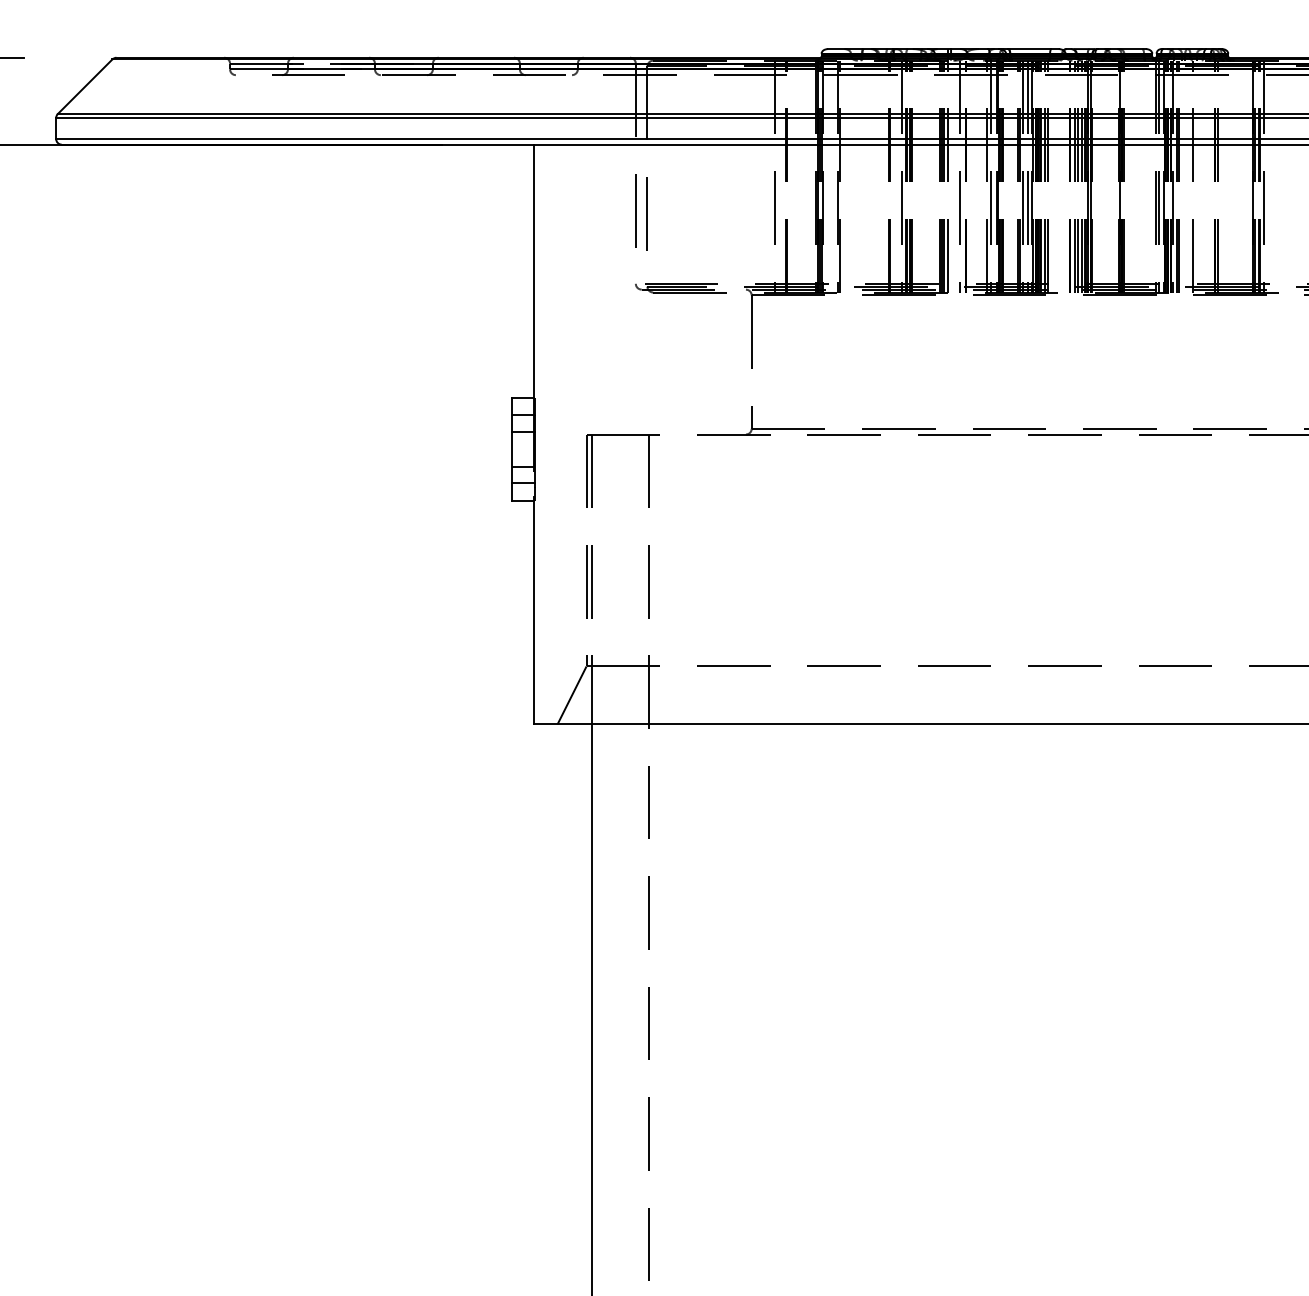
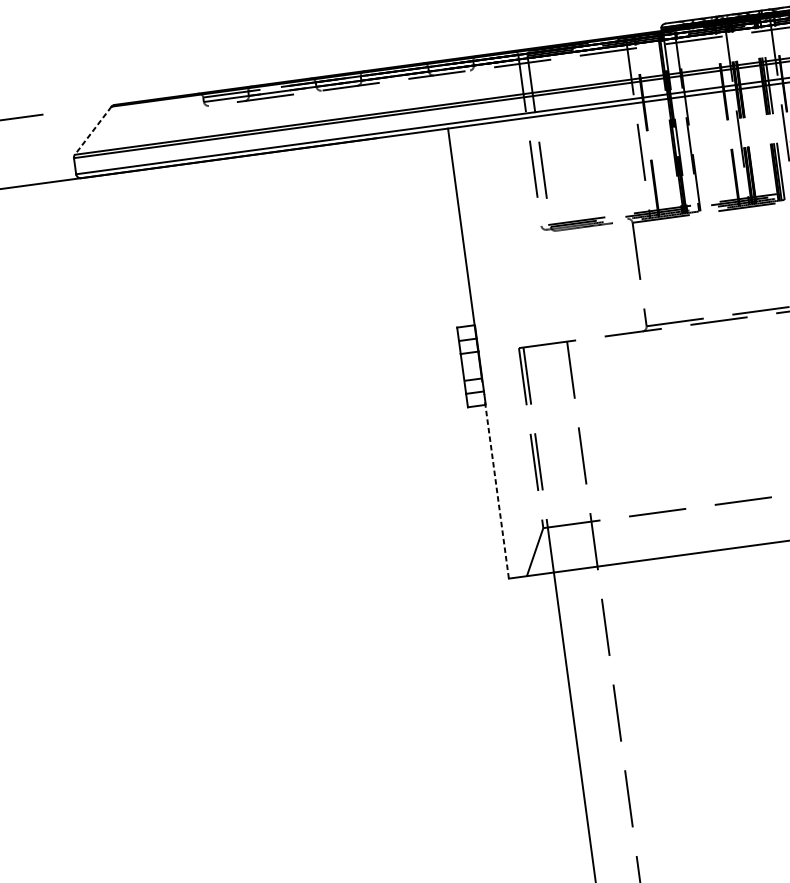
line: (85, 86) -> (93, 130), solid -> dashed
line: (534, 610) -> (497, 490), solid -> dashed

